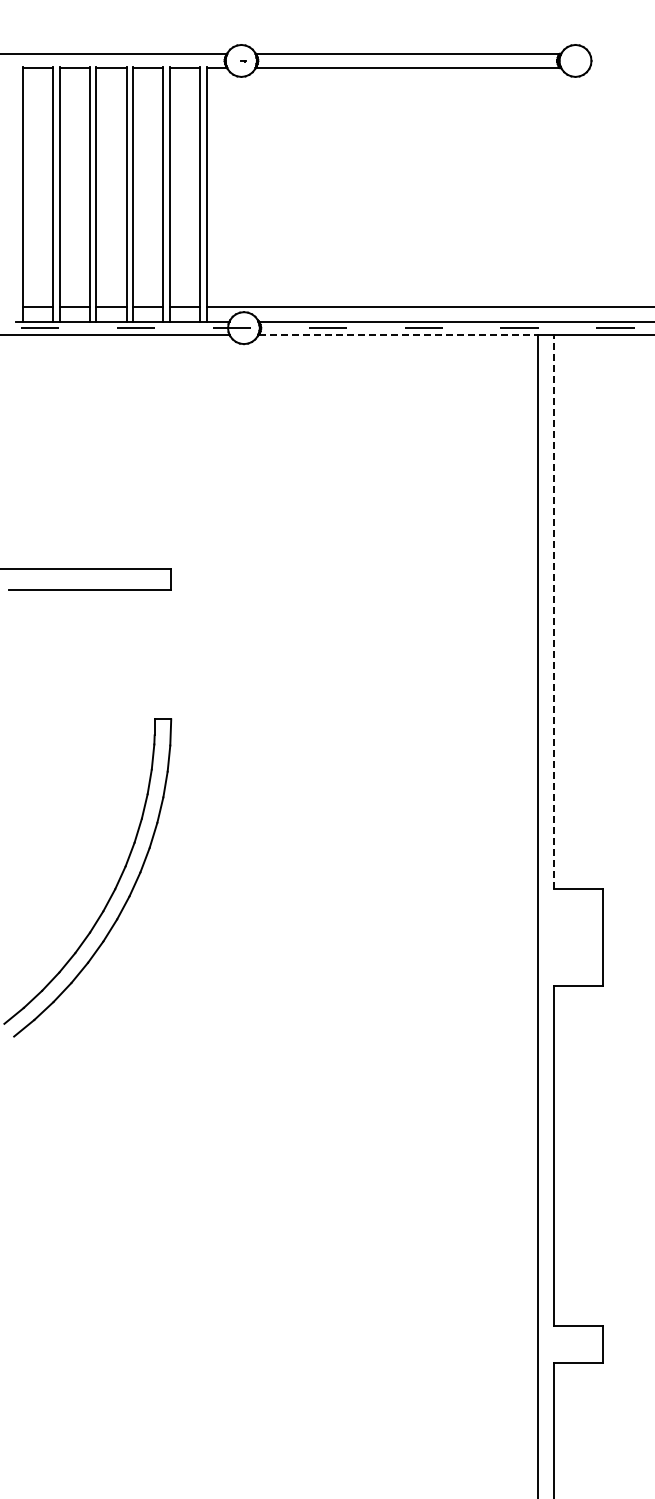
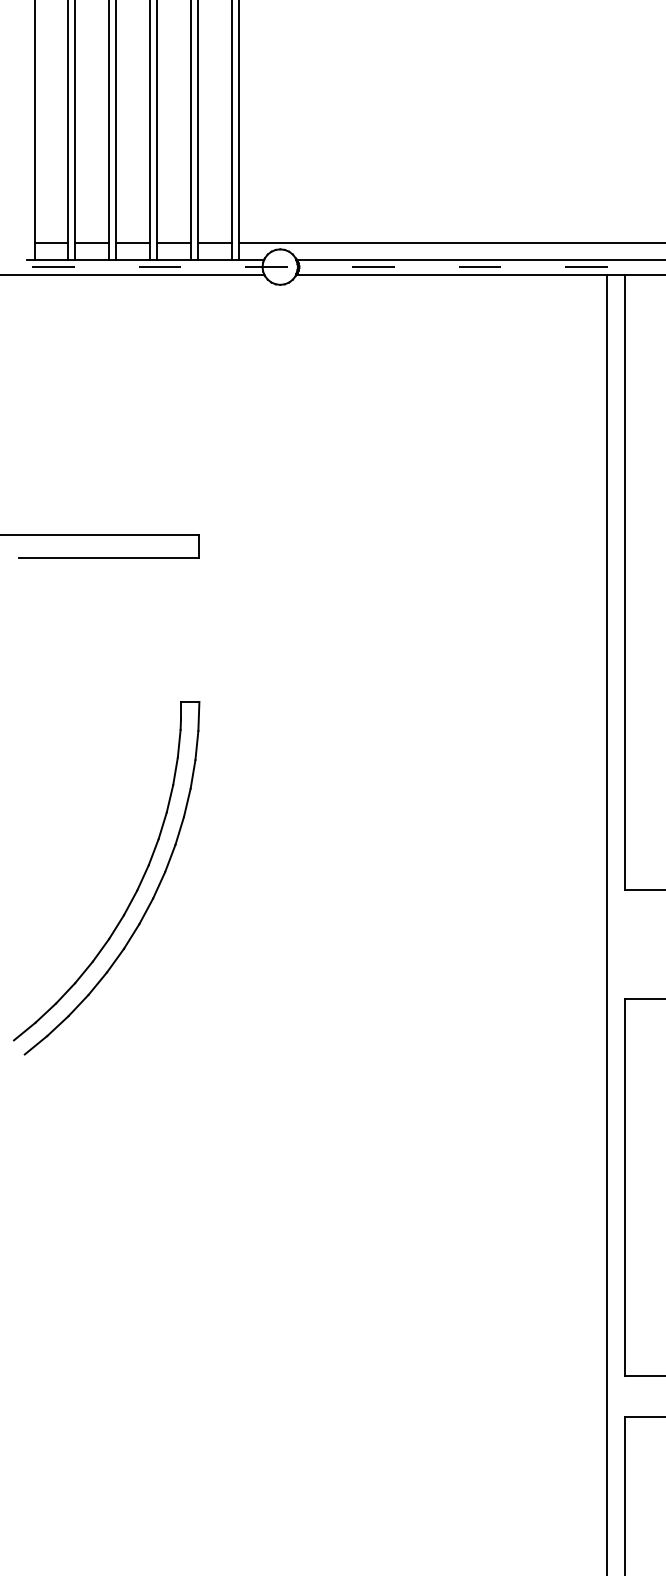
line: (398, 334) -> (451, 274), dashed -> solid
line: (554, 611) -> (625, 582), dashed -> solid

